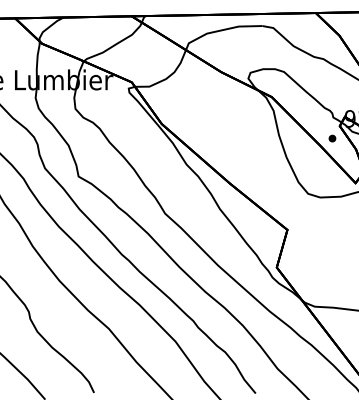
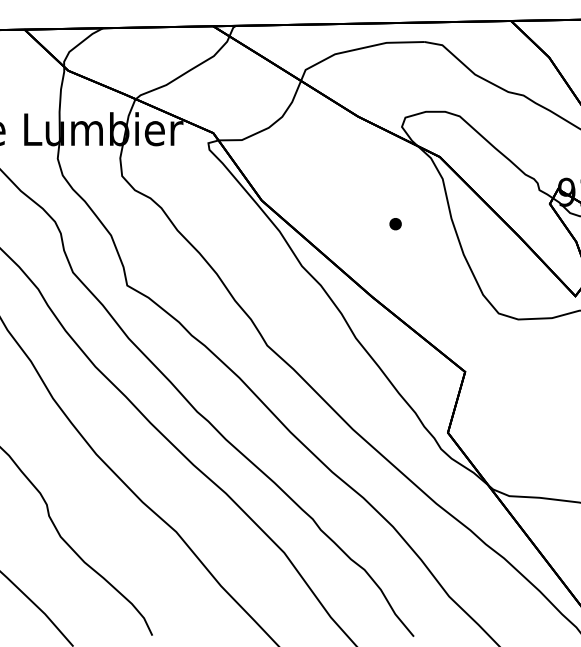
part: (332, 138) -> (395, 223), moved

